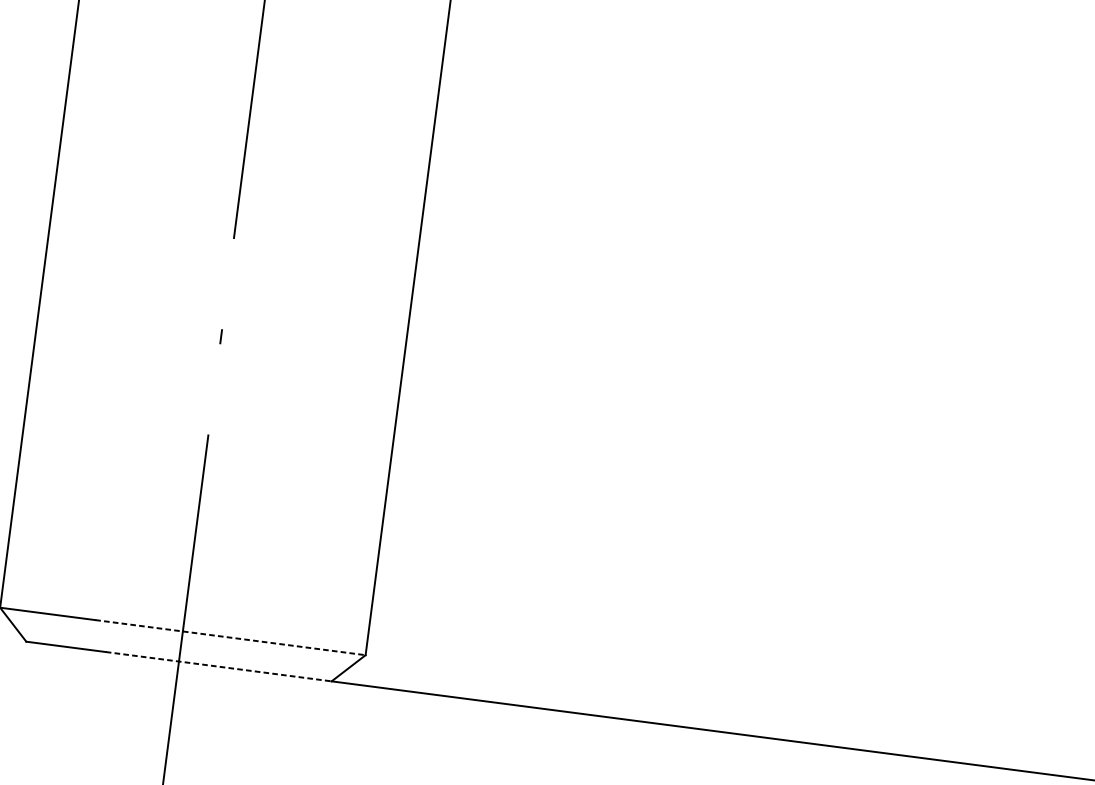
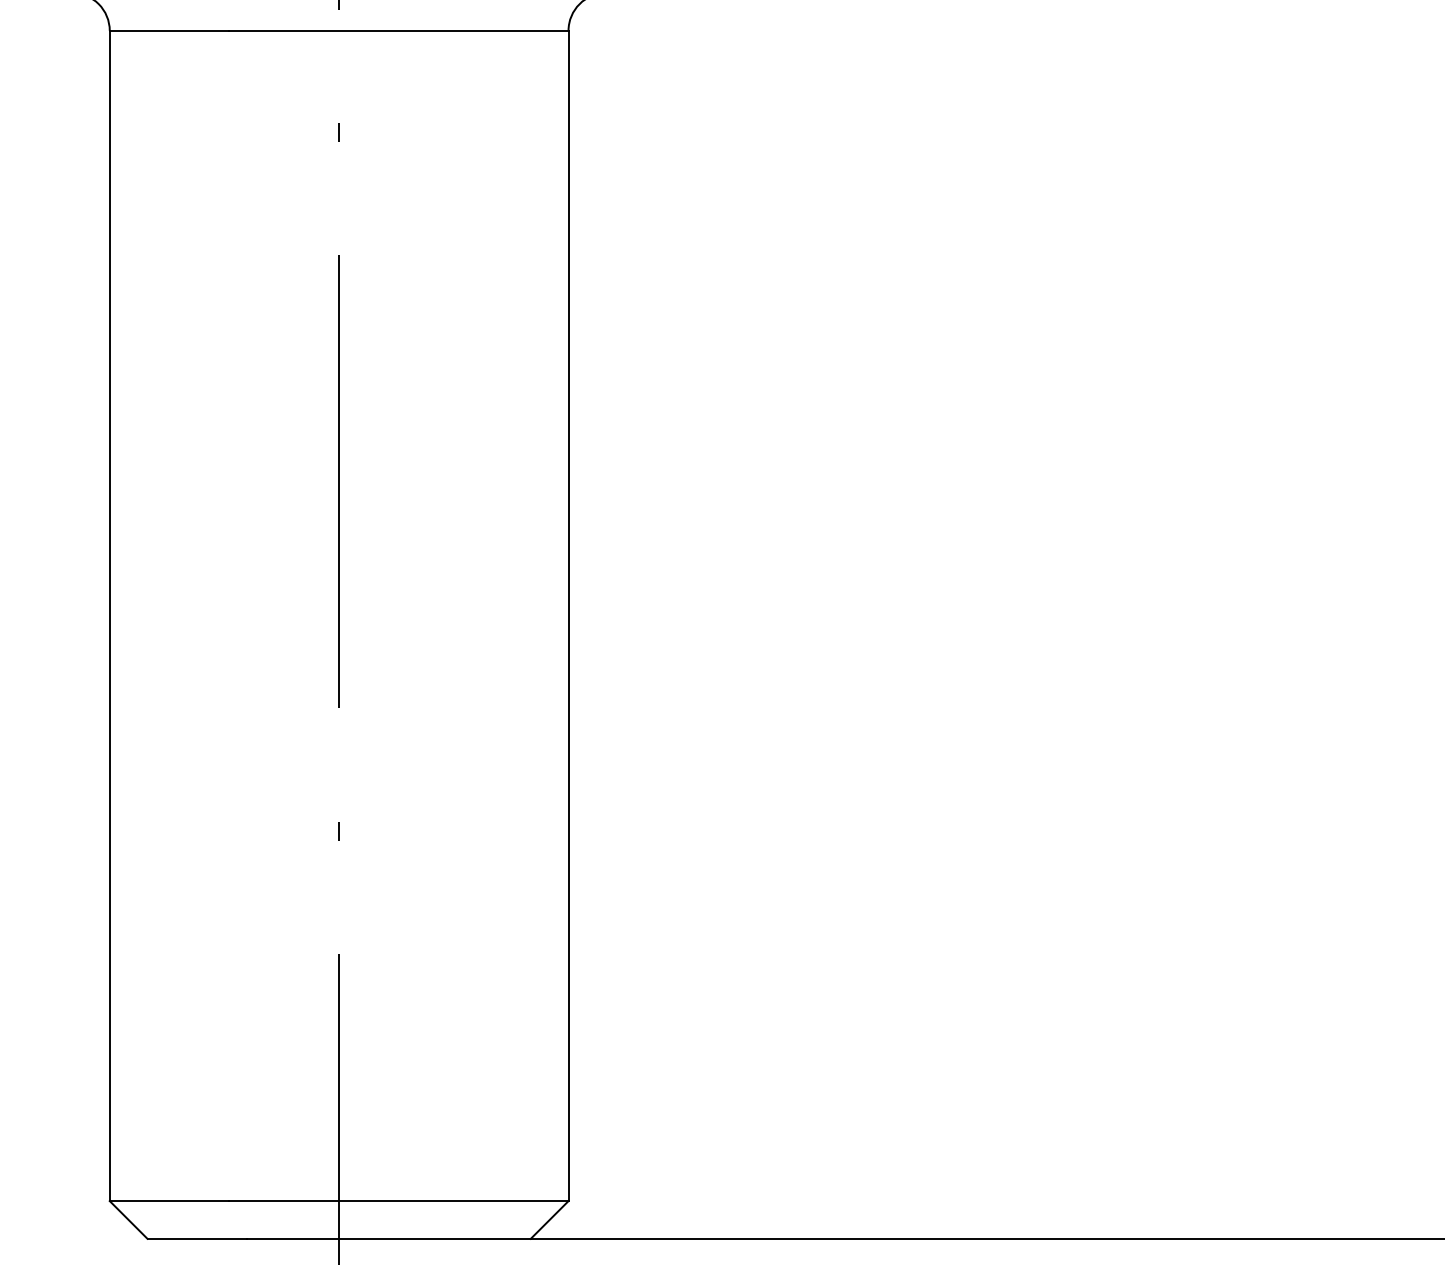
line: (230, 637) -> (398, 1201), dashed -> solid
line: (219, 666) -> (389, 1238), dashed -> solid

